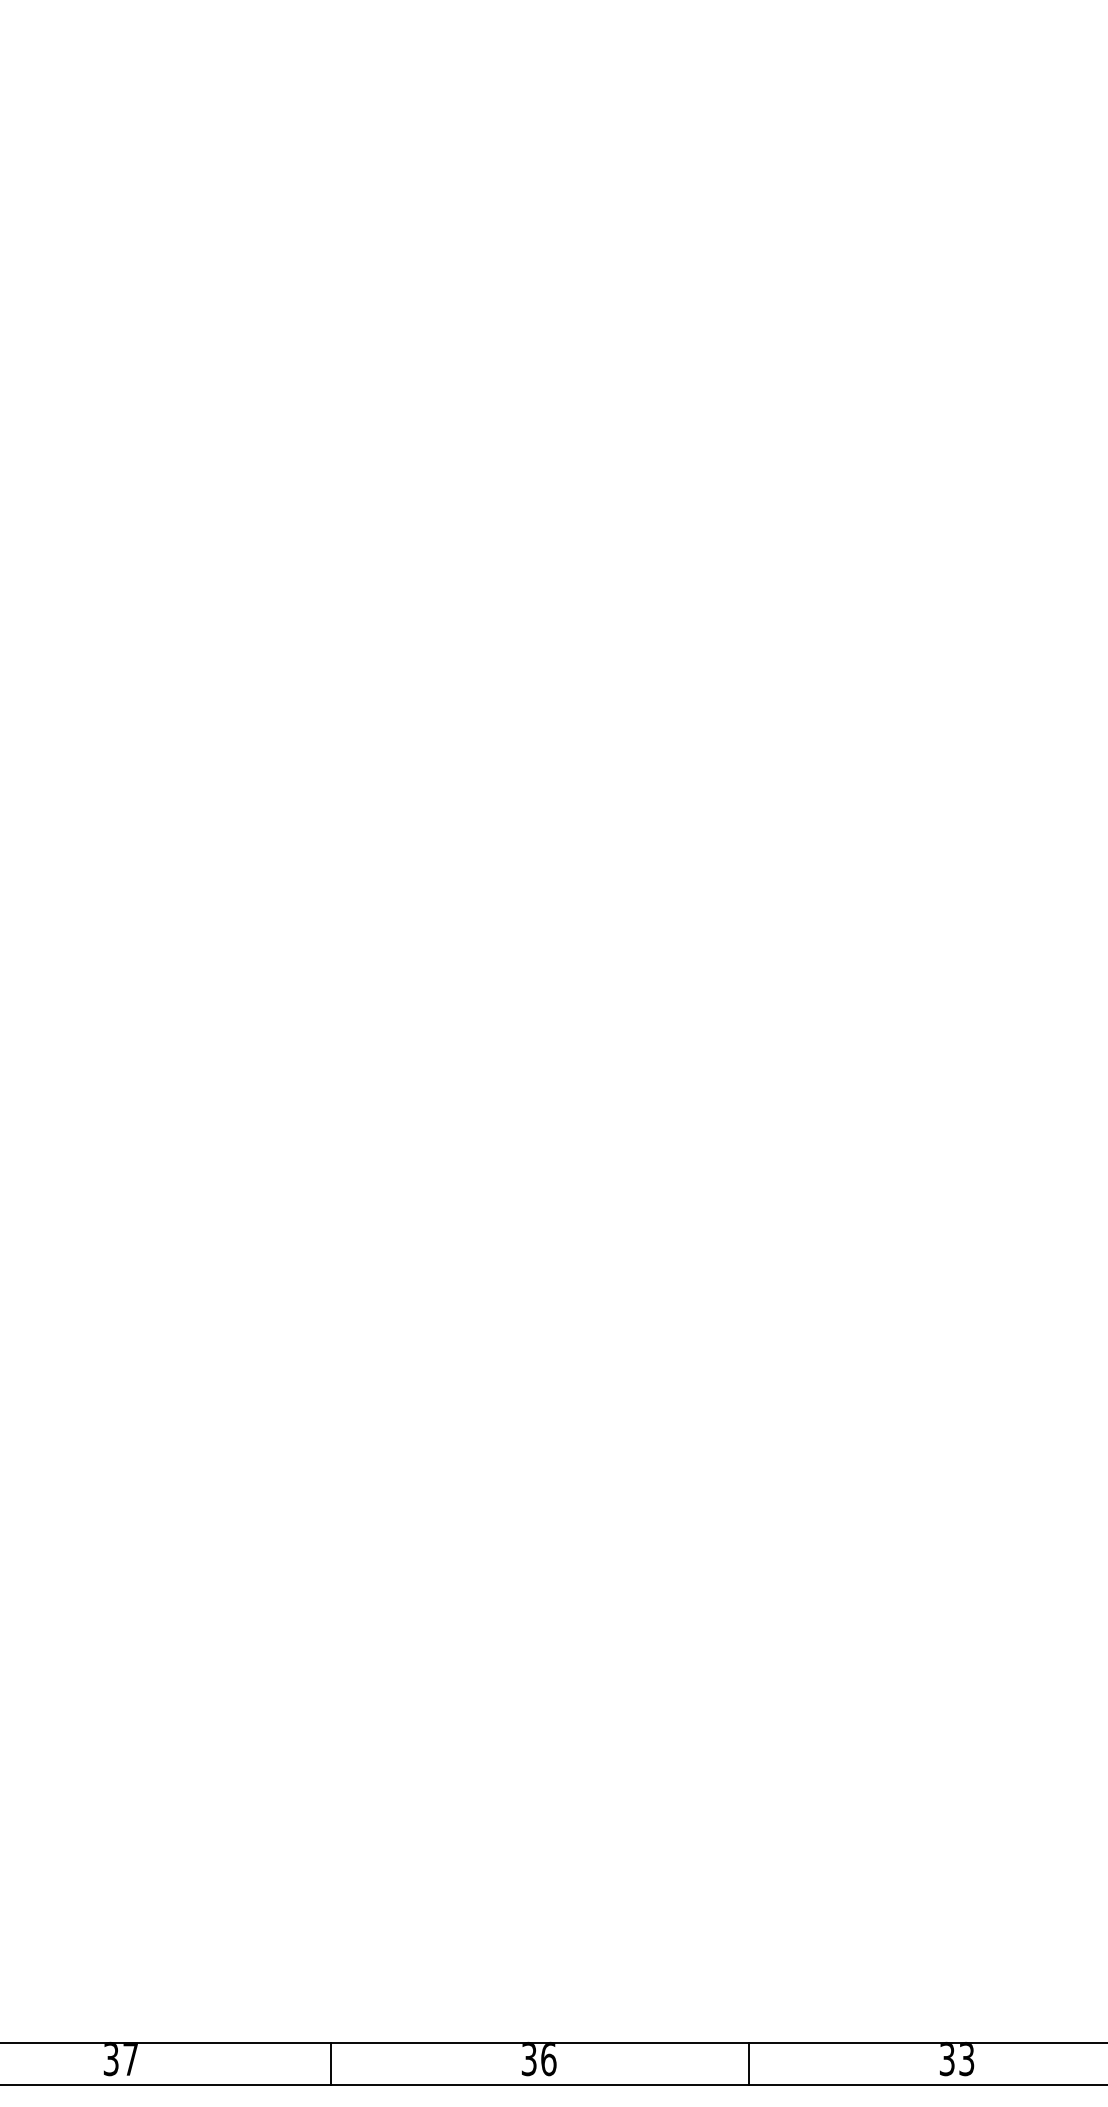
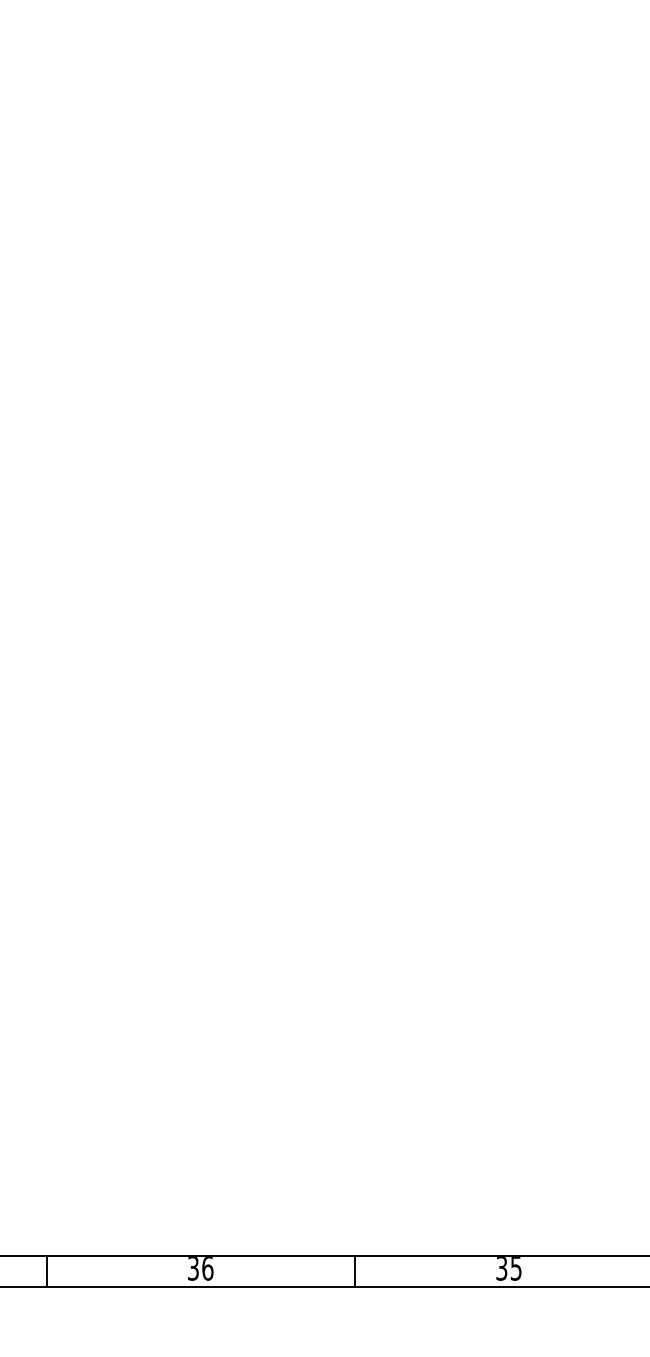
text: (967, 2058) -> (516, 1267), 33 -> 35

